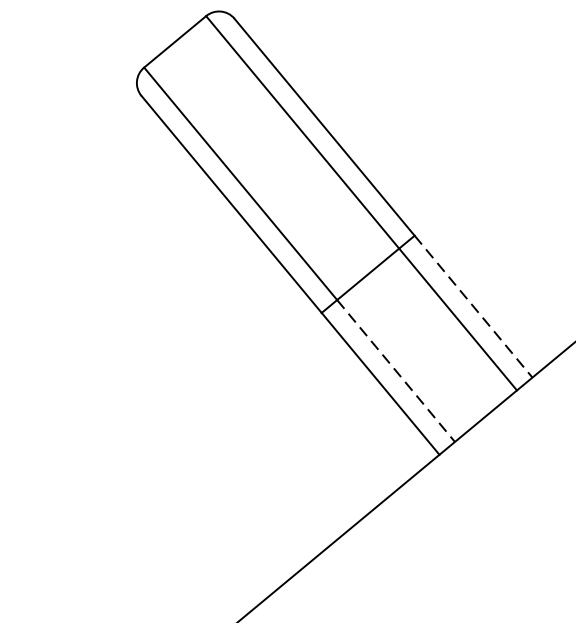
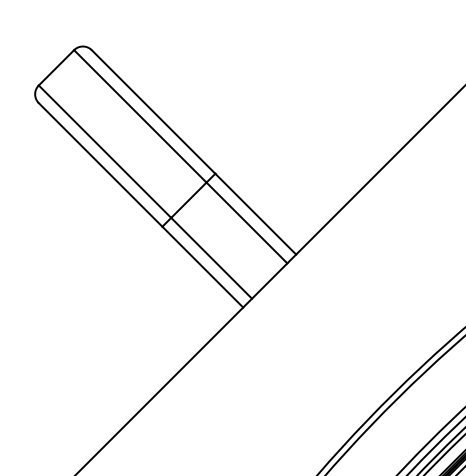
line: (474, 307) -> (256, 214), dashed -> solid
line: (395, 371) -> (211, 258), dashed -> solid

